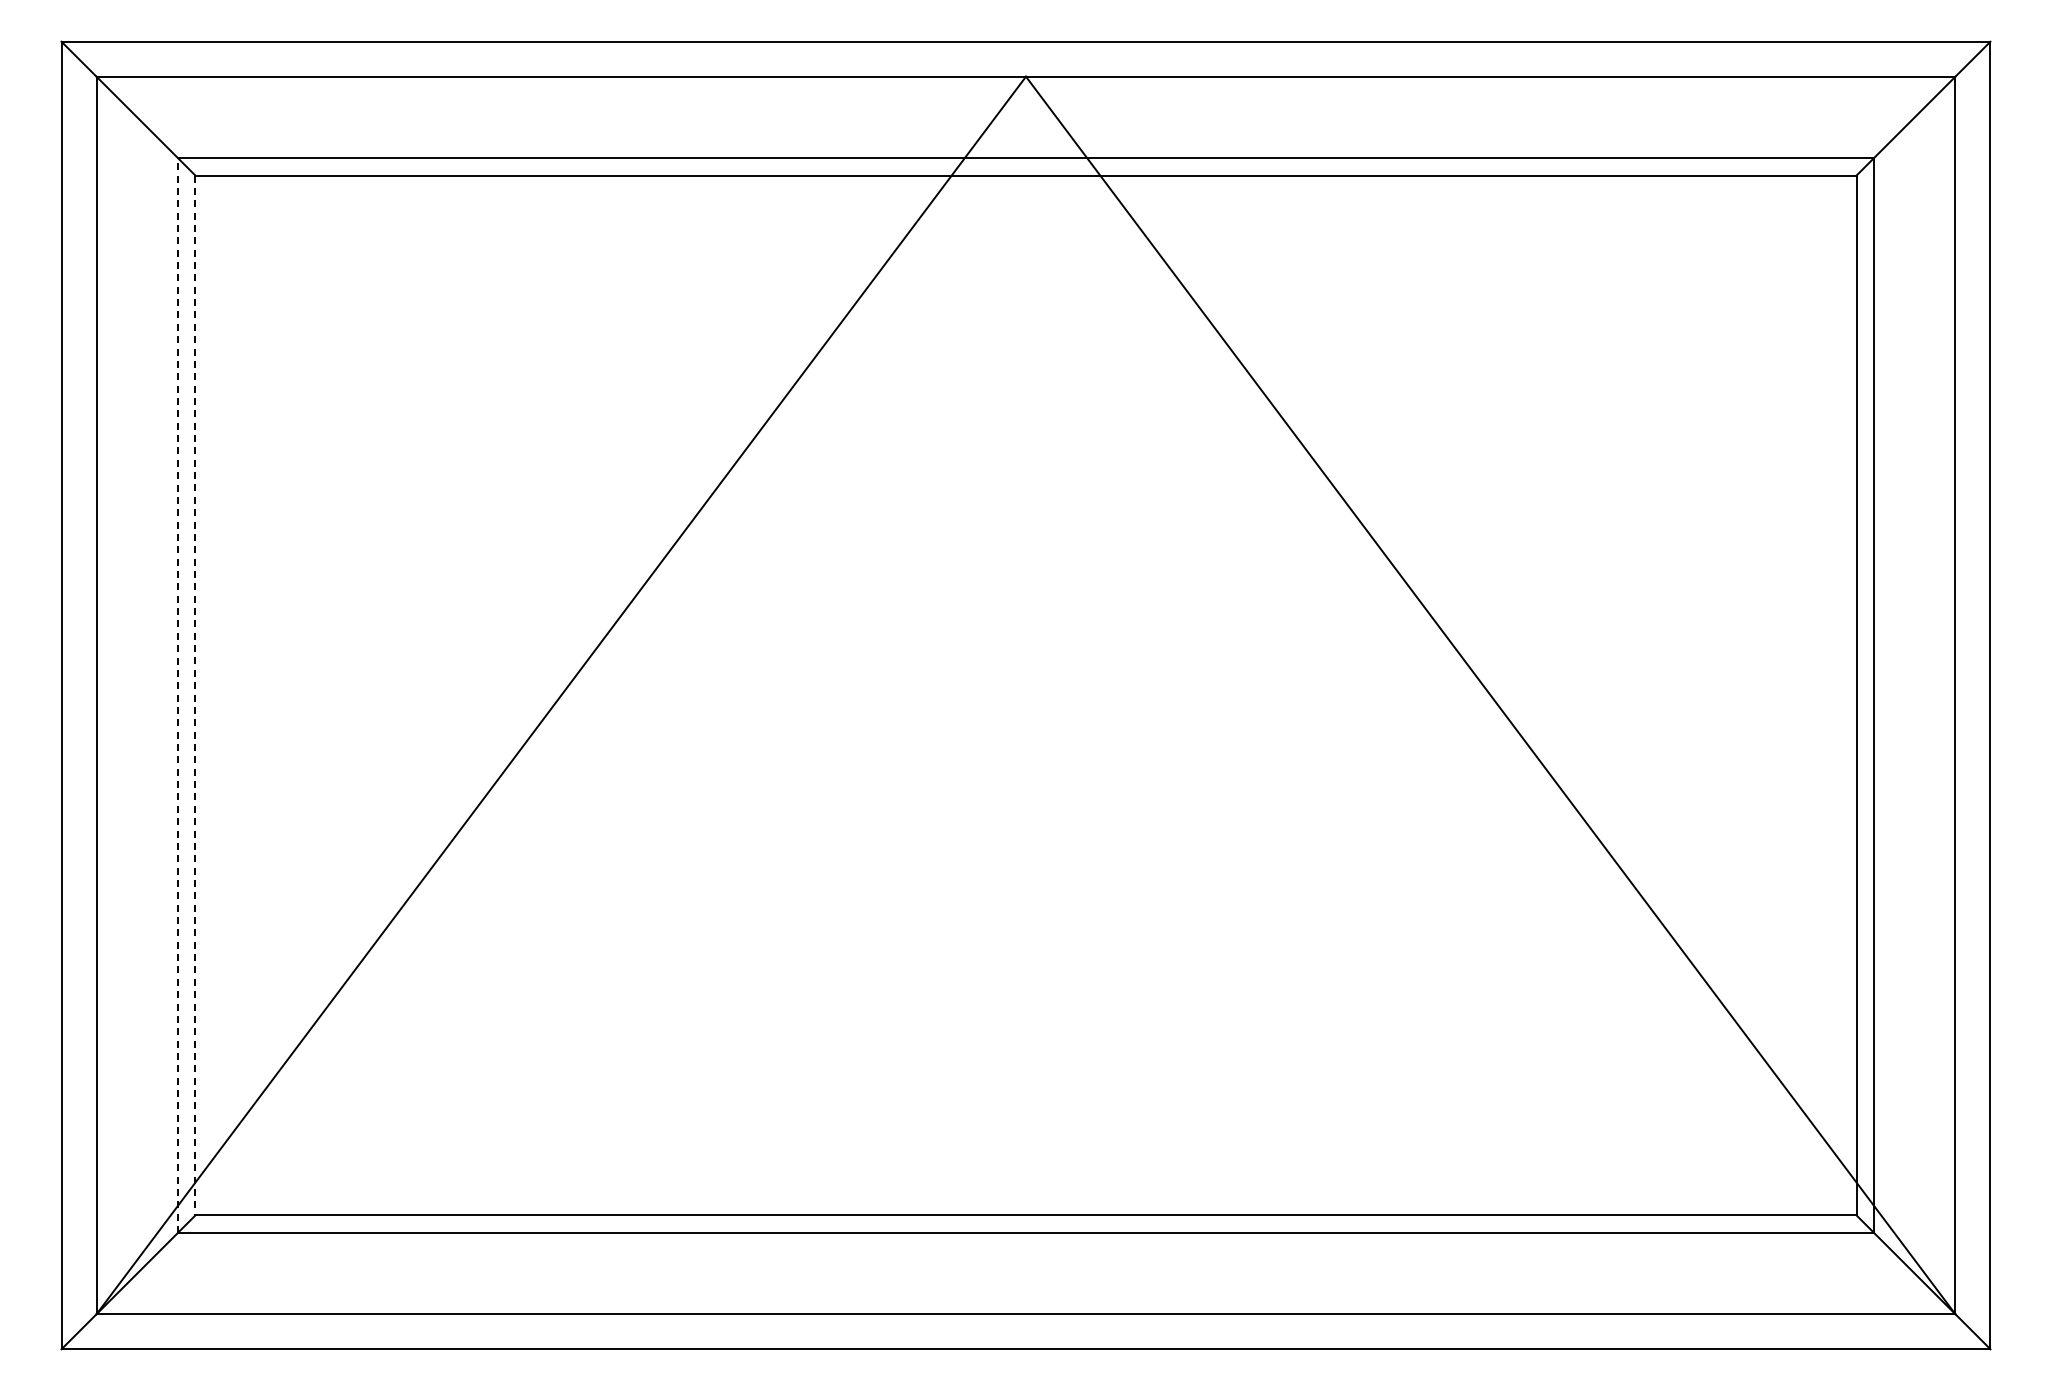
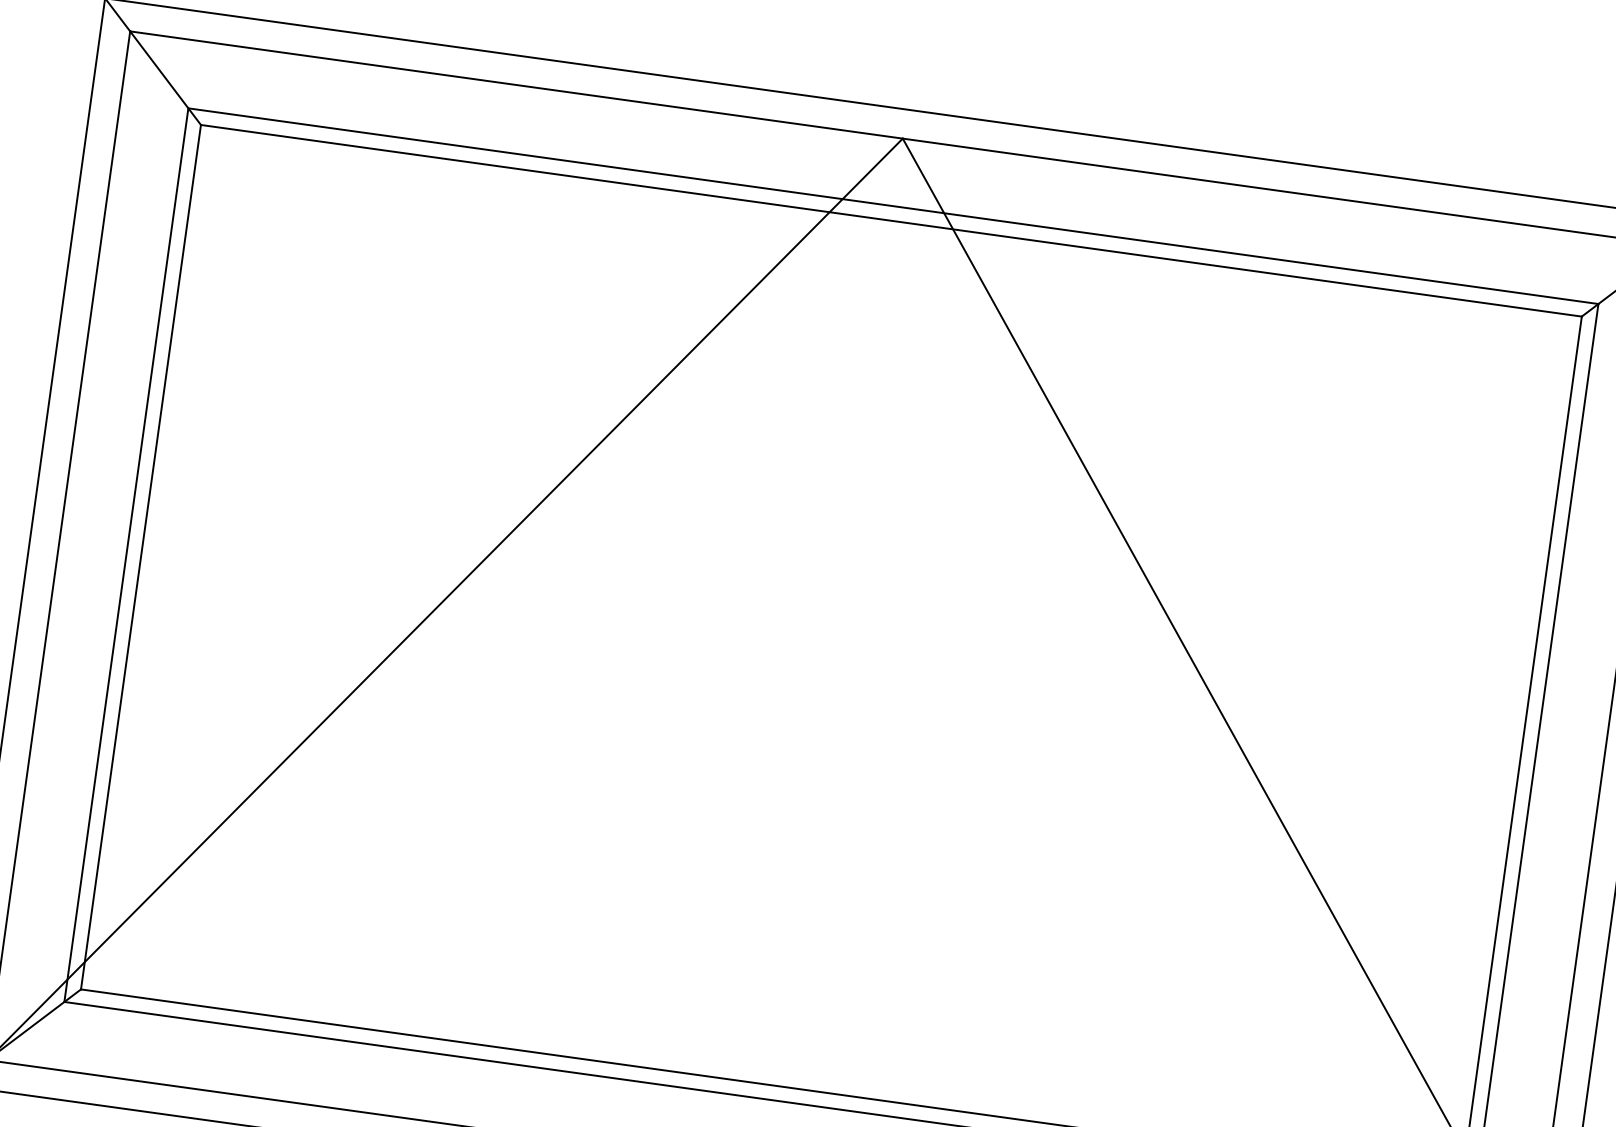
line: (177, 695) -> (126, 555), dashed -> solid
line: (195, 695) -> (141, 557), dashed -> solid

